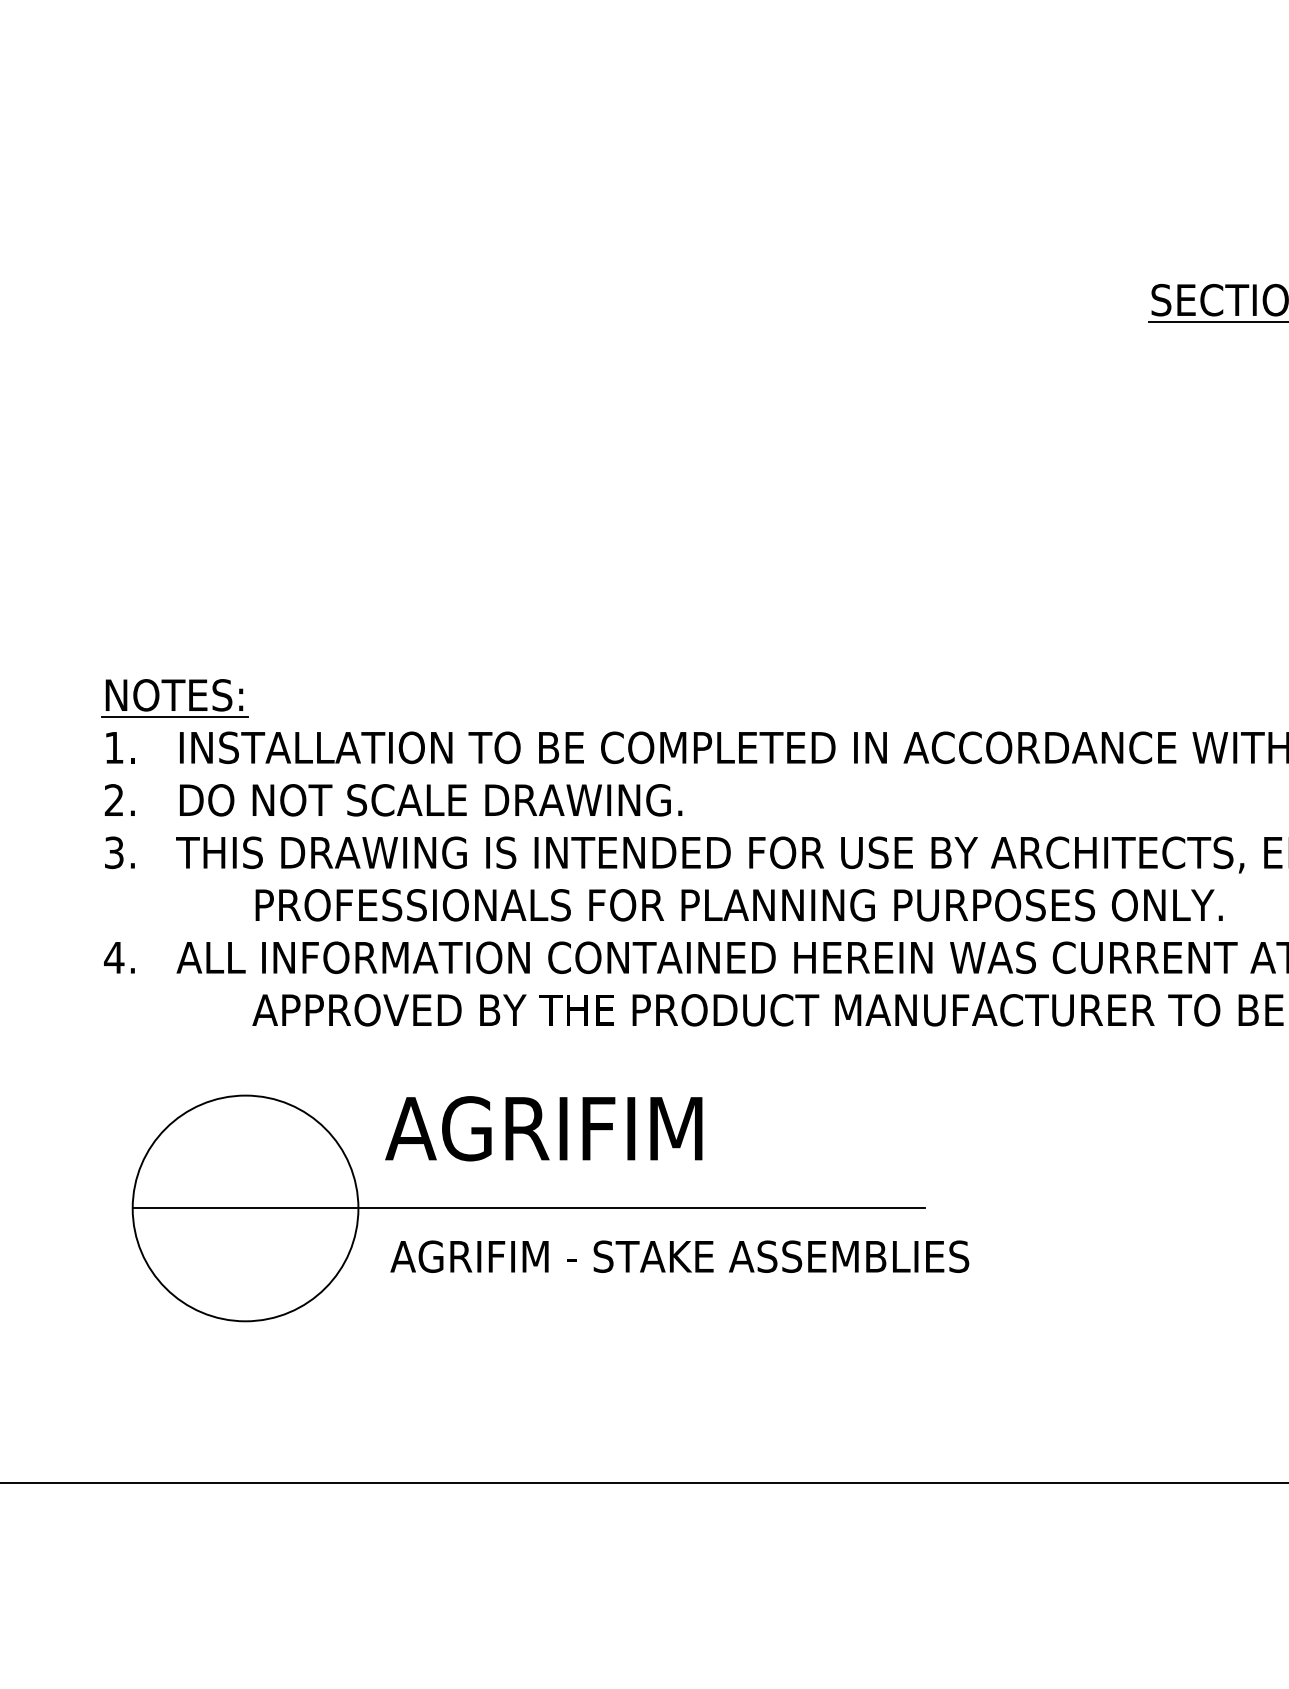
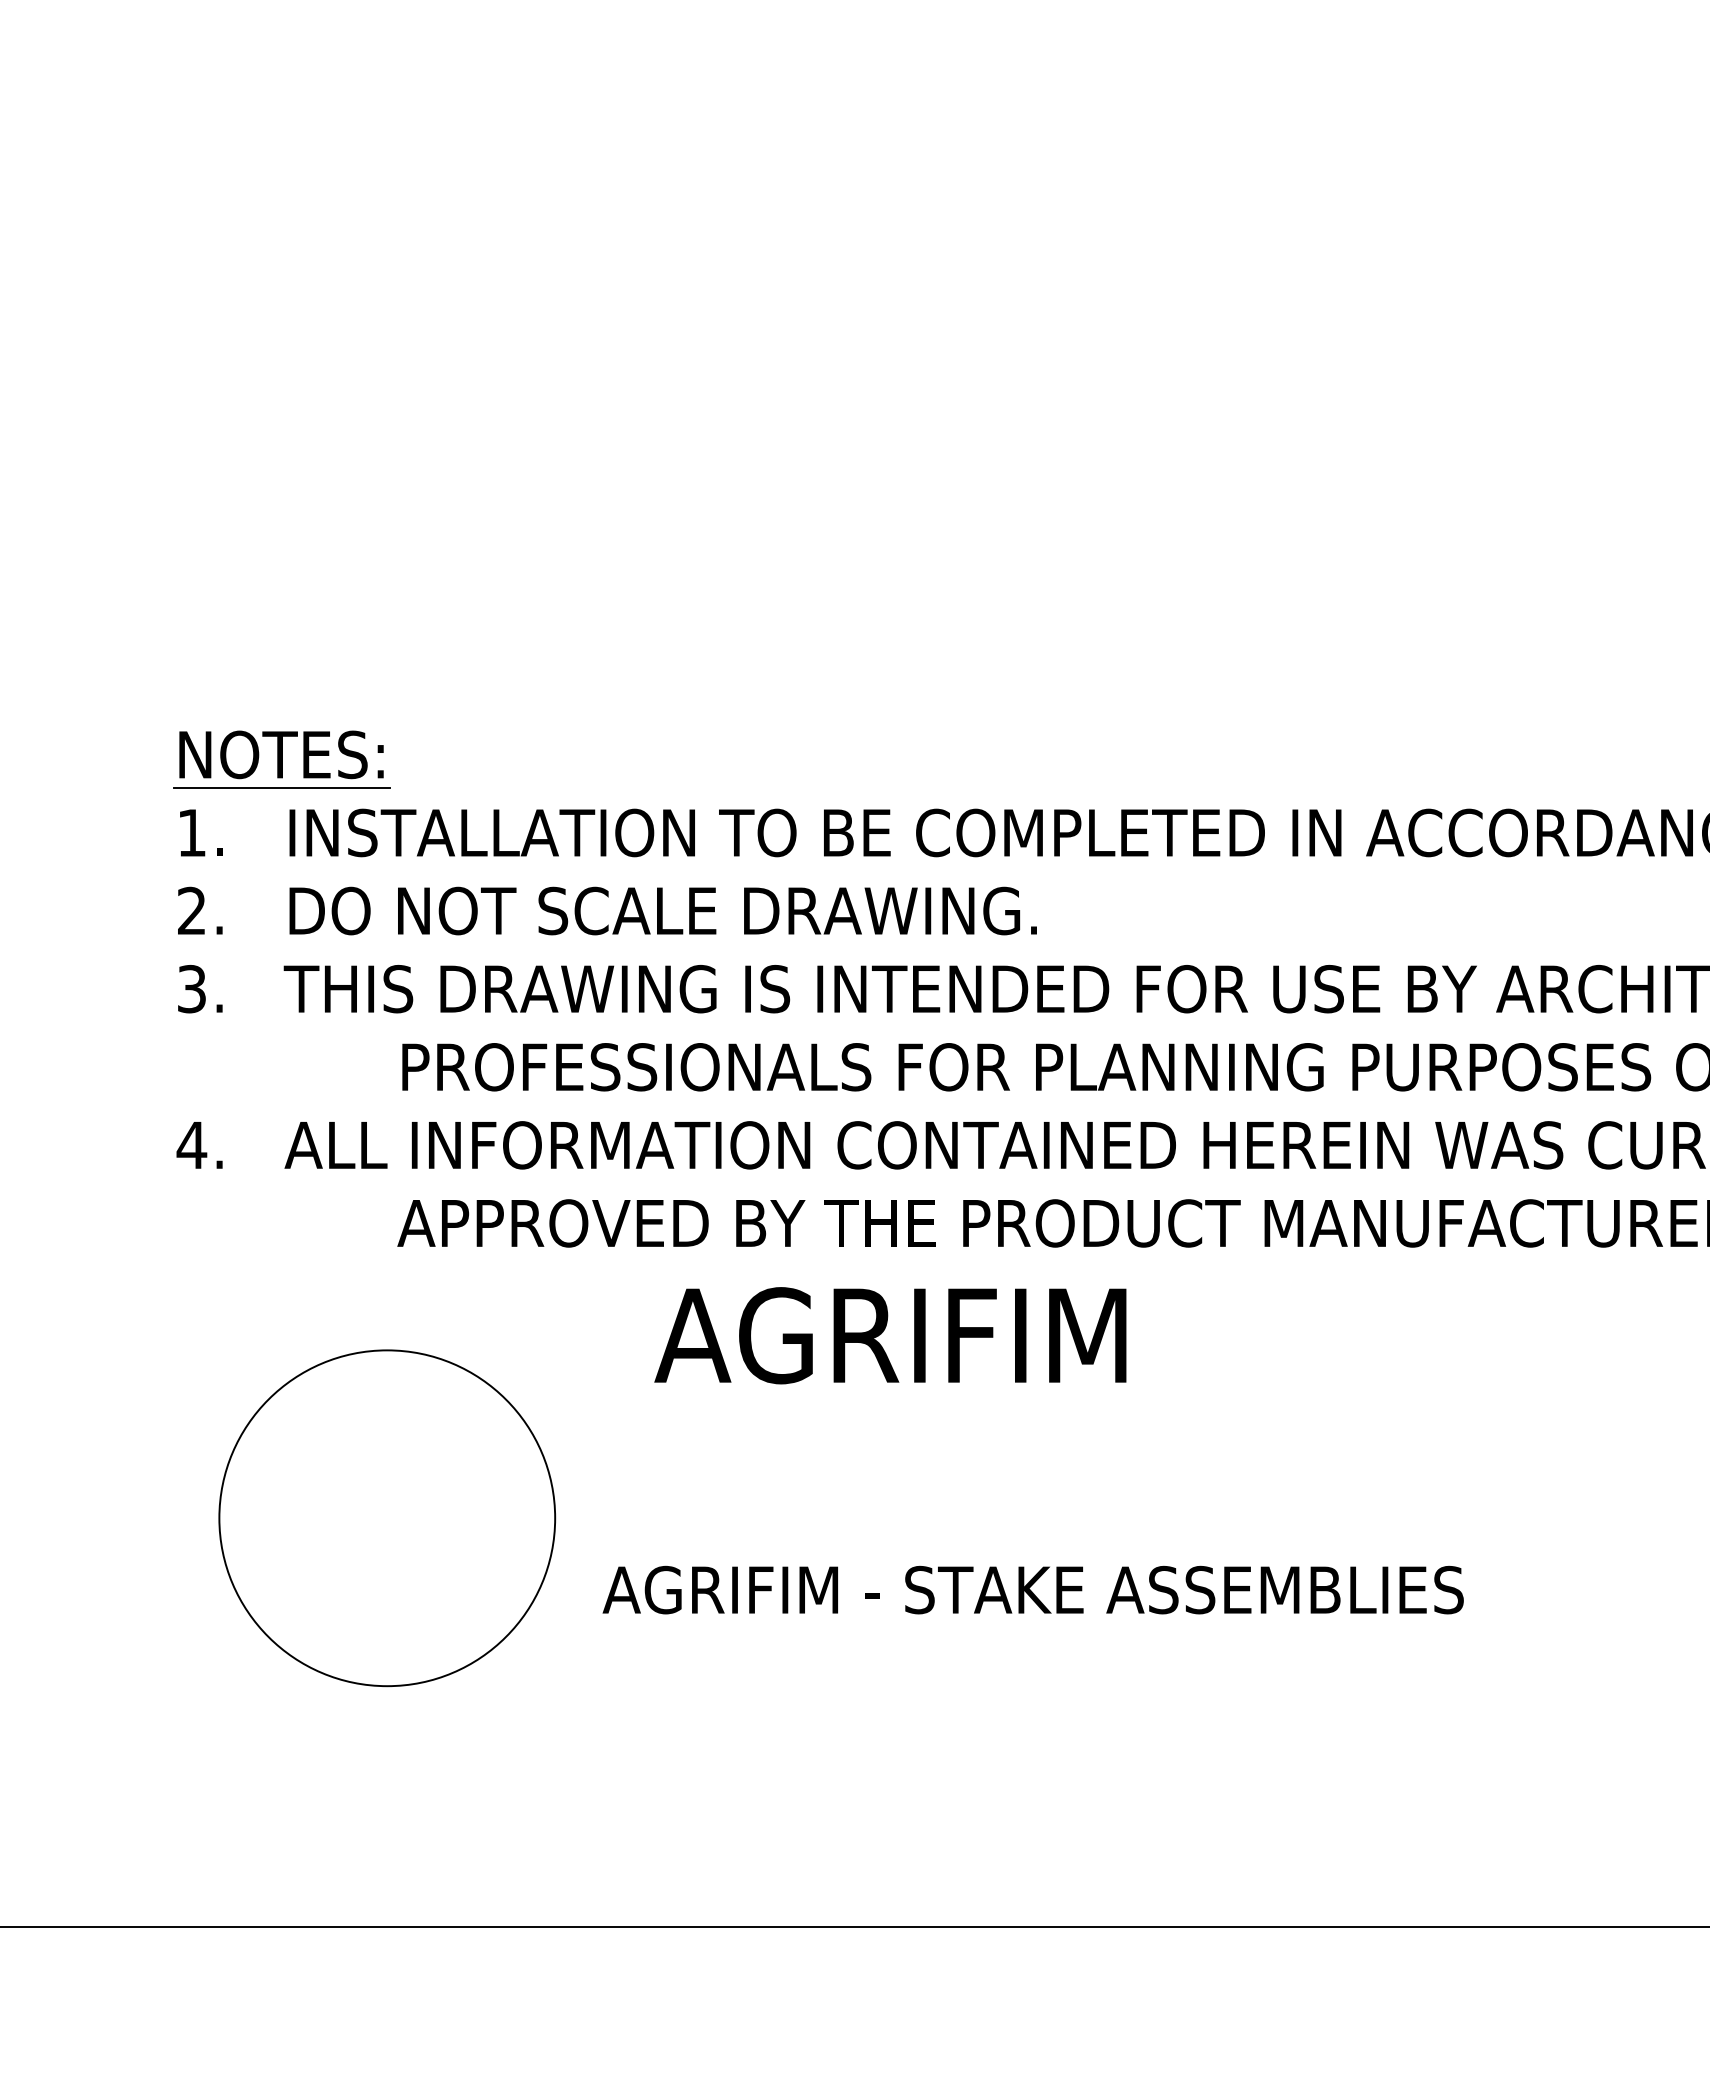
text: (543, 1128) -> (890, 1335), moved
line: (528, 1208) -> (808, 1518), removed

